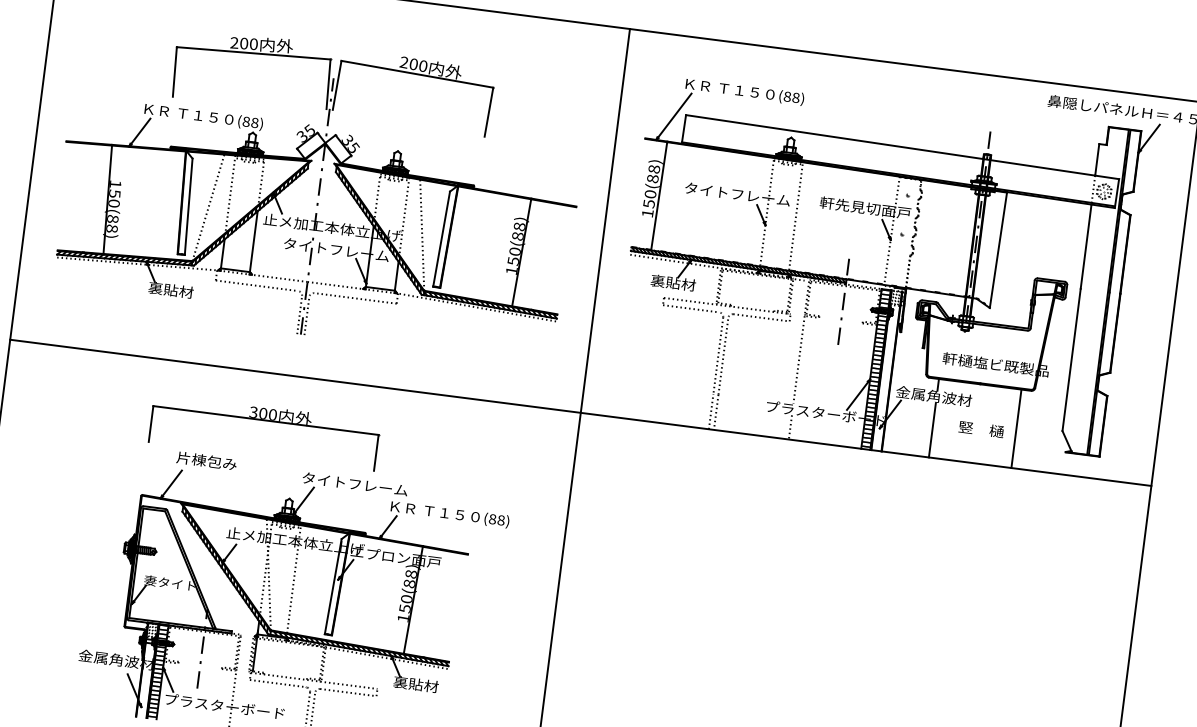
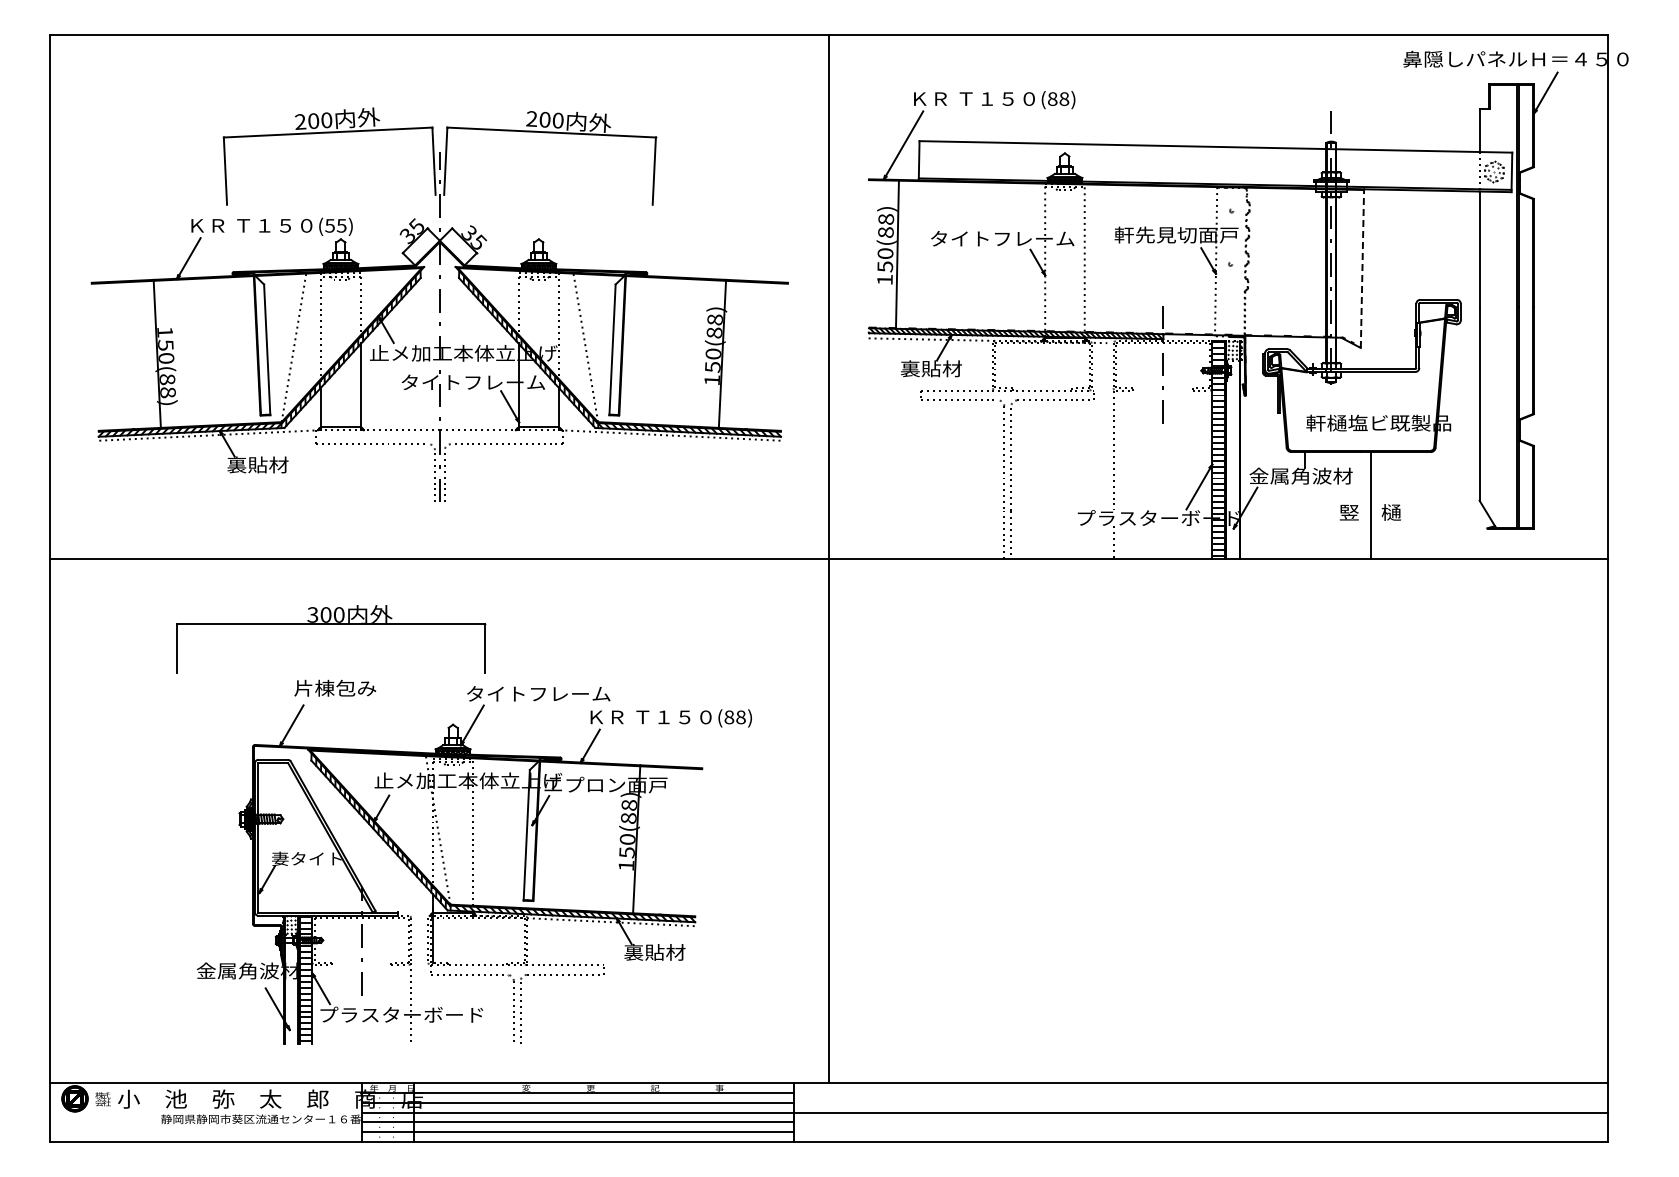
text: (250, 122) -> (335, 225), (88) -> (55)
line: (998, 249) -> (1362, 268), solid -> dashed
part: (266, 421) -> (331, 624), moved
line: (1016, 428) -> (1371, 505), moved
line: (932, 430) -> (1304, 522), removed

